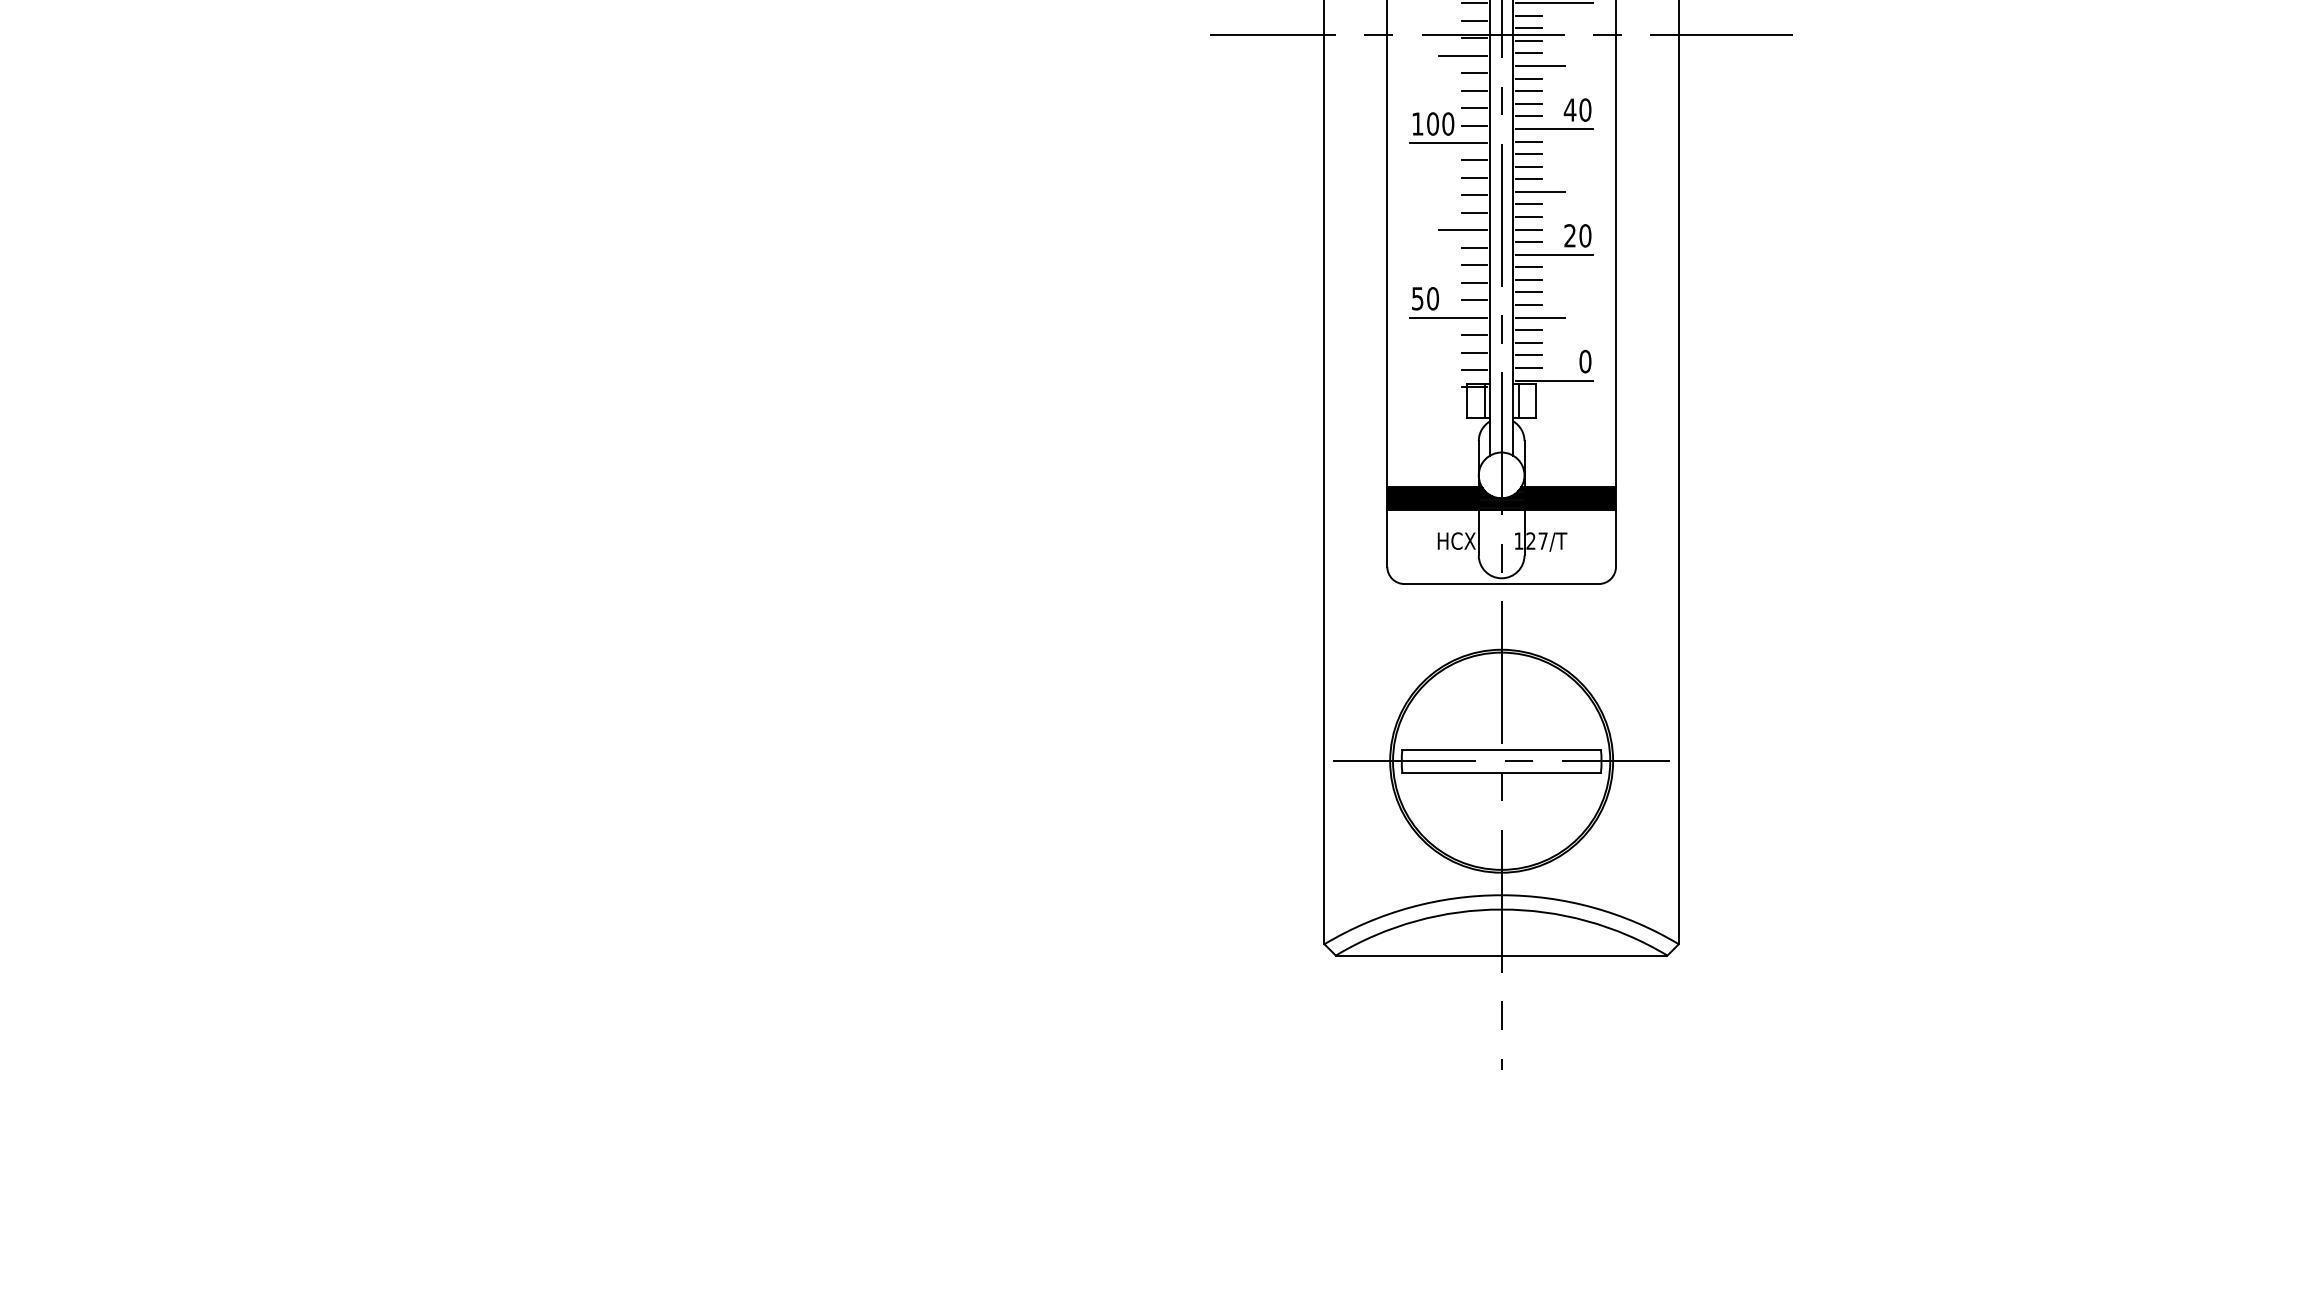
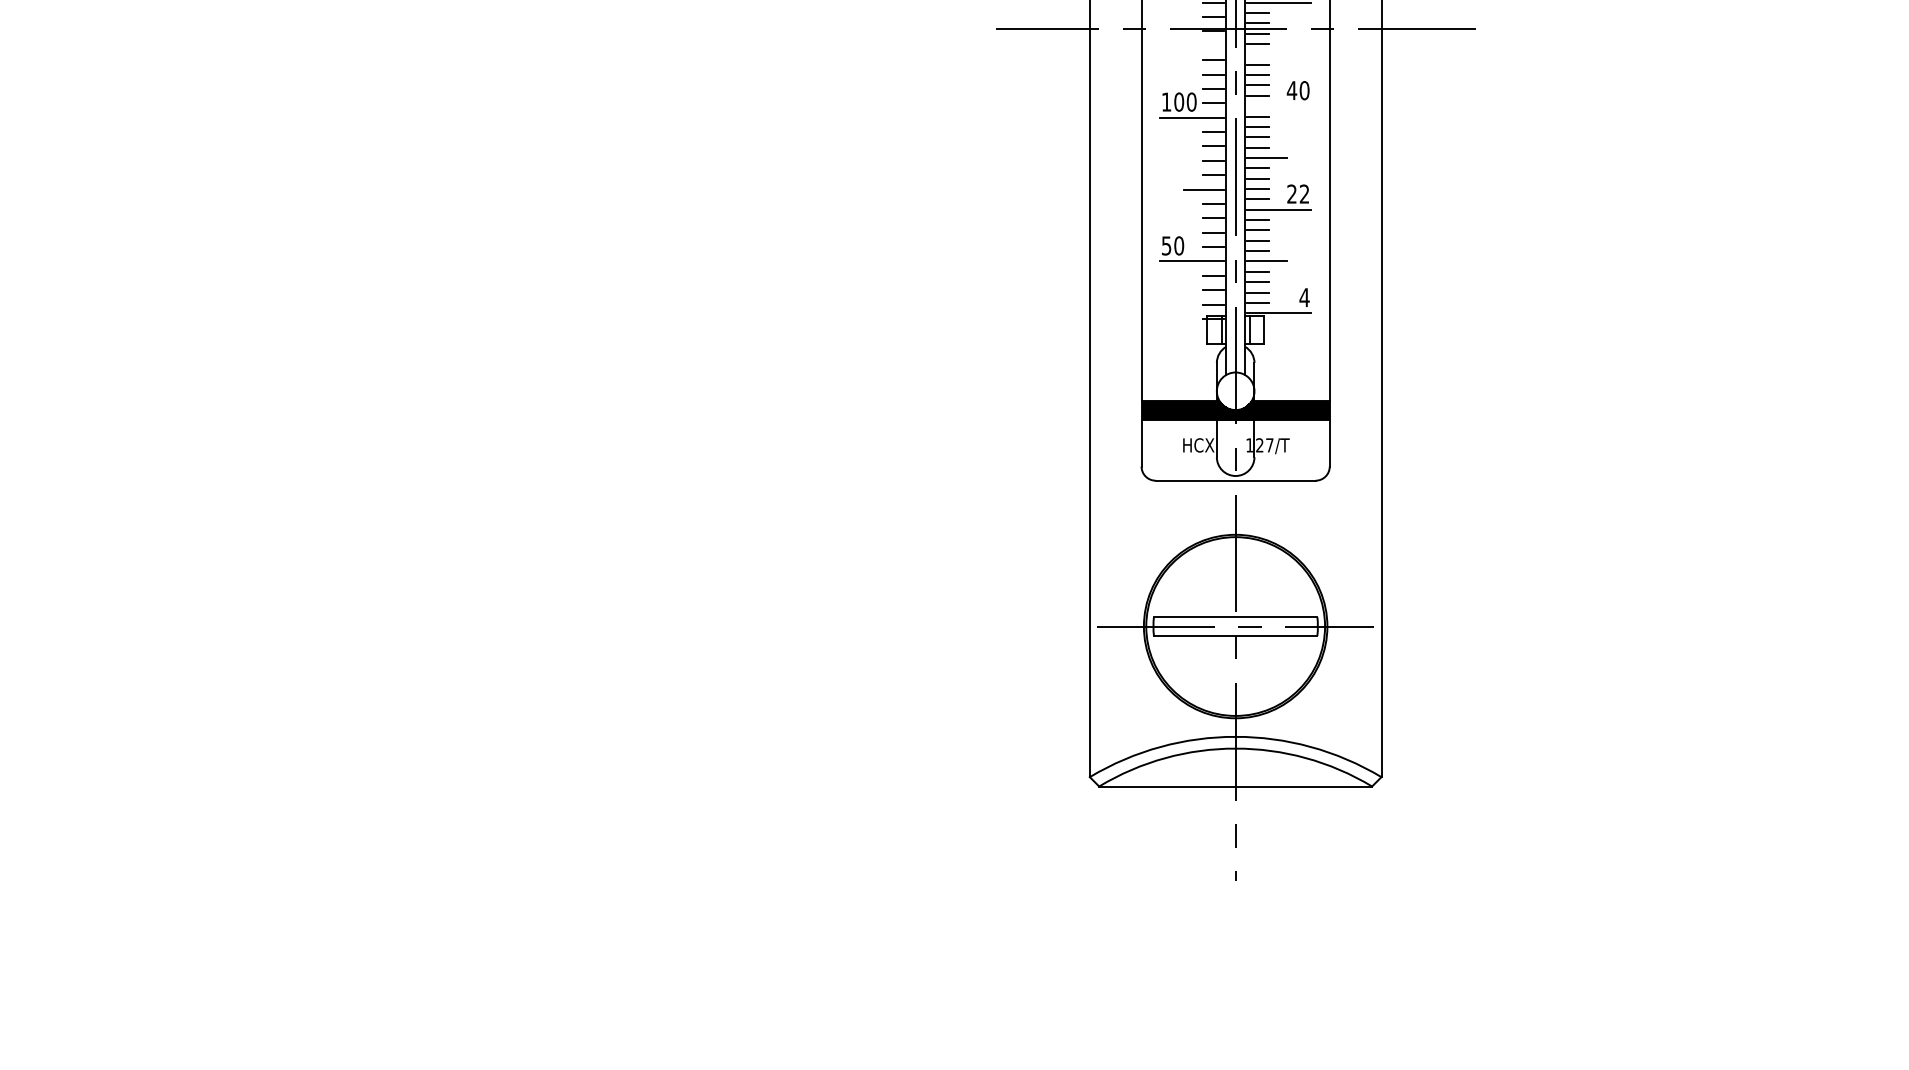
line: (1462, 55) -> (1203, 45), removed
line: (1540, 66) -> (1267, 54), removed
line: (1553, 129) -> (1278, 106), removed
text: (1585, 235) -> (1304, 193), 20 -> 22
text: (1585, 361) -> (1304, 297), 0 -> 4

